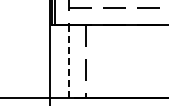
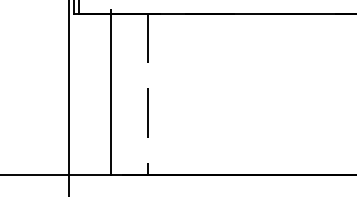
line: (69, 61) -> (110, 94), dashed -> solid

